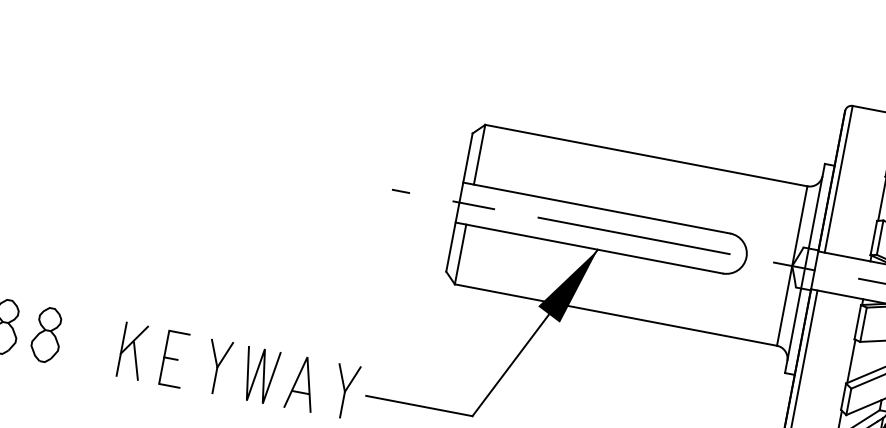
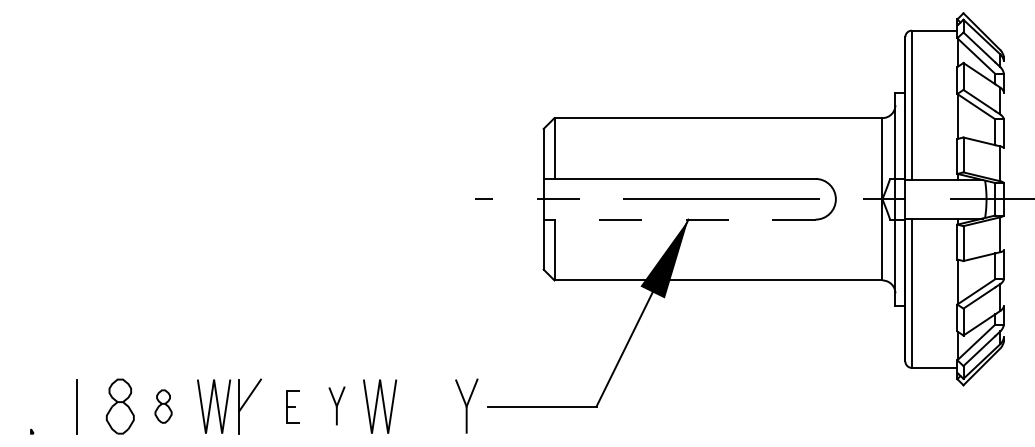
line: (589, 247) -> (679, 219), solid -> dashed
part: (47, 334) -> (163, 406), size x0.6
line: (99, 342) -> (216, 404), added
part: (173, 359) -> (292, 406), size x0.6
line: (135, 360) -> (255, 415), removed
part: (217, 366) -> (336, 405), size x0.7
part: (302, 383) -> (423, 406), removed

